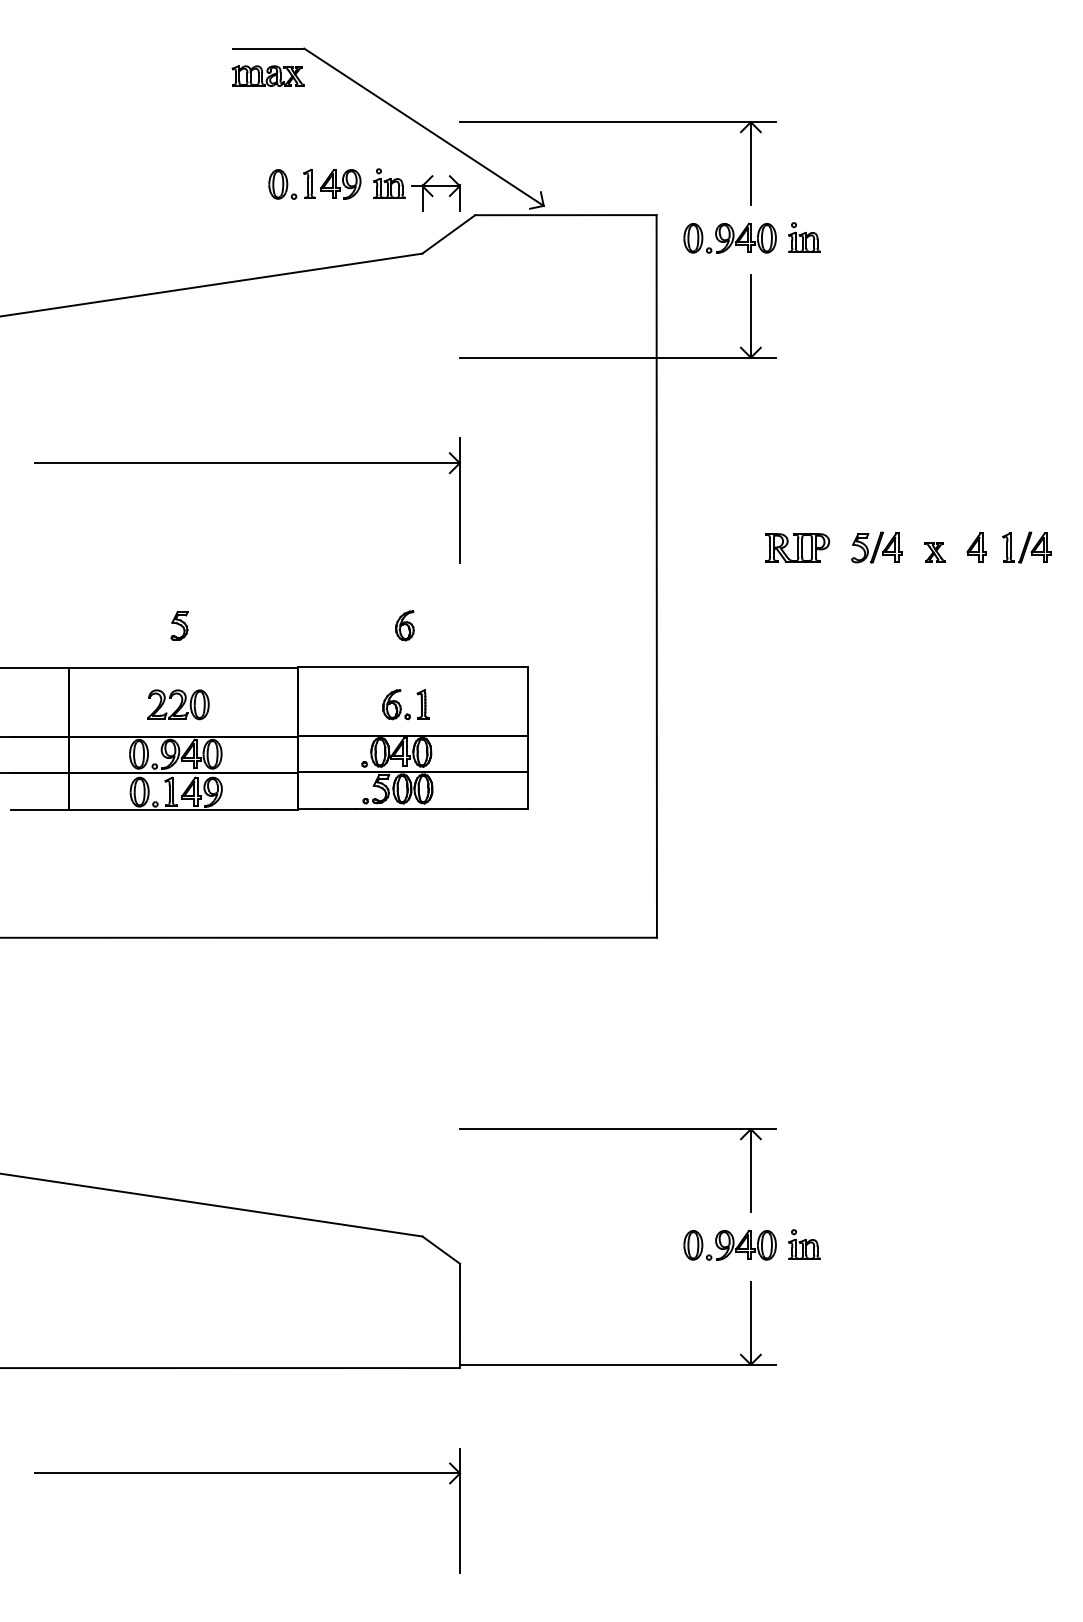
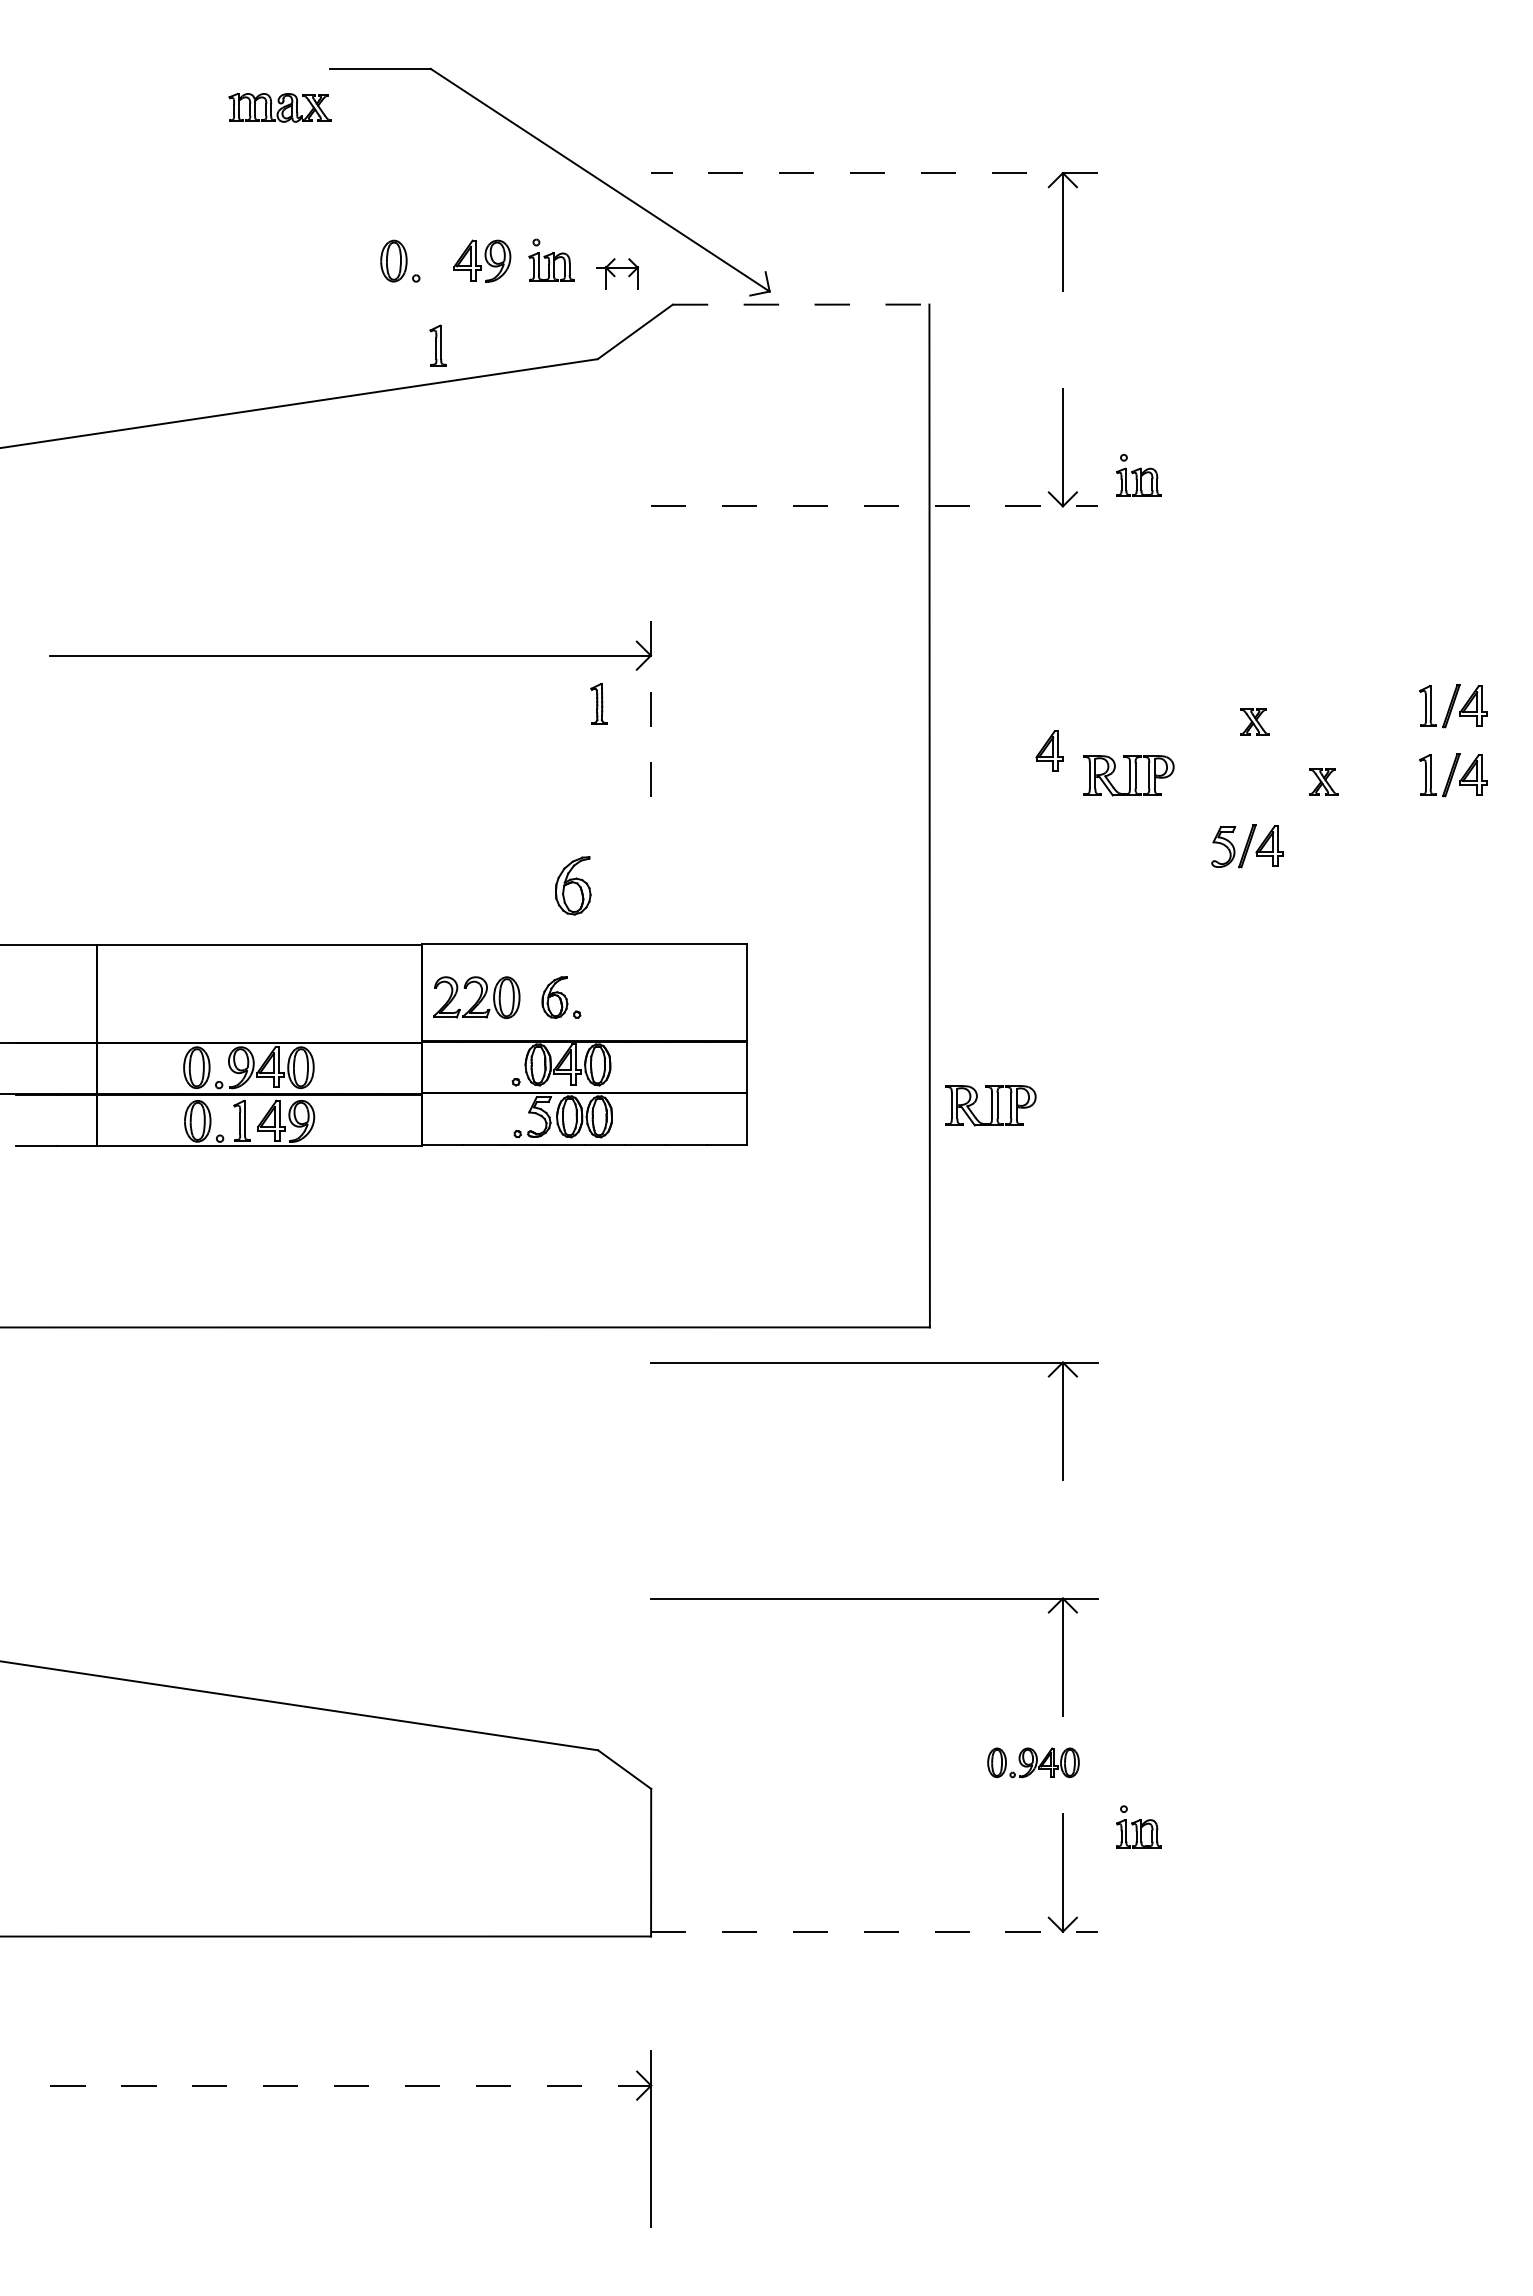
part: (268, 75) -> (279, 107), moved
line: (617, 122) -> (874, 173), solid -> dashed
part: (309, 183) -> (437, 345), moved
part: (436, 193) -> (617, 273), size x0.6
line: (566, 215) -> (801, 304), solid -> dashed
part: (804, 237) -> (1138, 475), moved
part: (730, 238) -> (1033, 337), removed
line: (617, 357) -> (874, 506), solid -> dashed
part: (1026, 499) -> (1453, 706), added
line: (459, 501) -> (650, 709), solid -> dashed
part: (886, 509) -> (1254, 721), added
part: (877, 547) -> (1247, 846), moved
part: (976, 547) -> (1049, 750), moved
part: (179, 625) -> (254, 885), removed
part: (405, 625) -> (573, 885), size x1.4
part: (422, 703) -> (598, 703), moved
part: (178, 704) -> (476, 997), moved
part: (699, 780) -> (990, 1105), added
part: (617, 963) -> (874, 1363), added
part: (804, 1244) -> (1138, 1826), moved
part: (730, 1245) -> (1033, 1762), size x0.7
line: (617, 1364) -> (874, 1931), solid -> dashed
line: (247, 1473) -> (350, 2085), solid -> dashed

